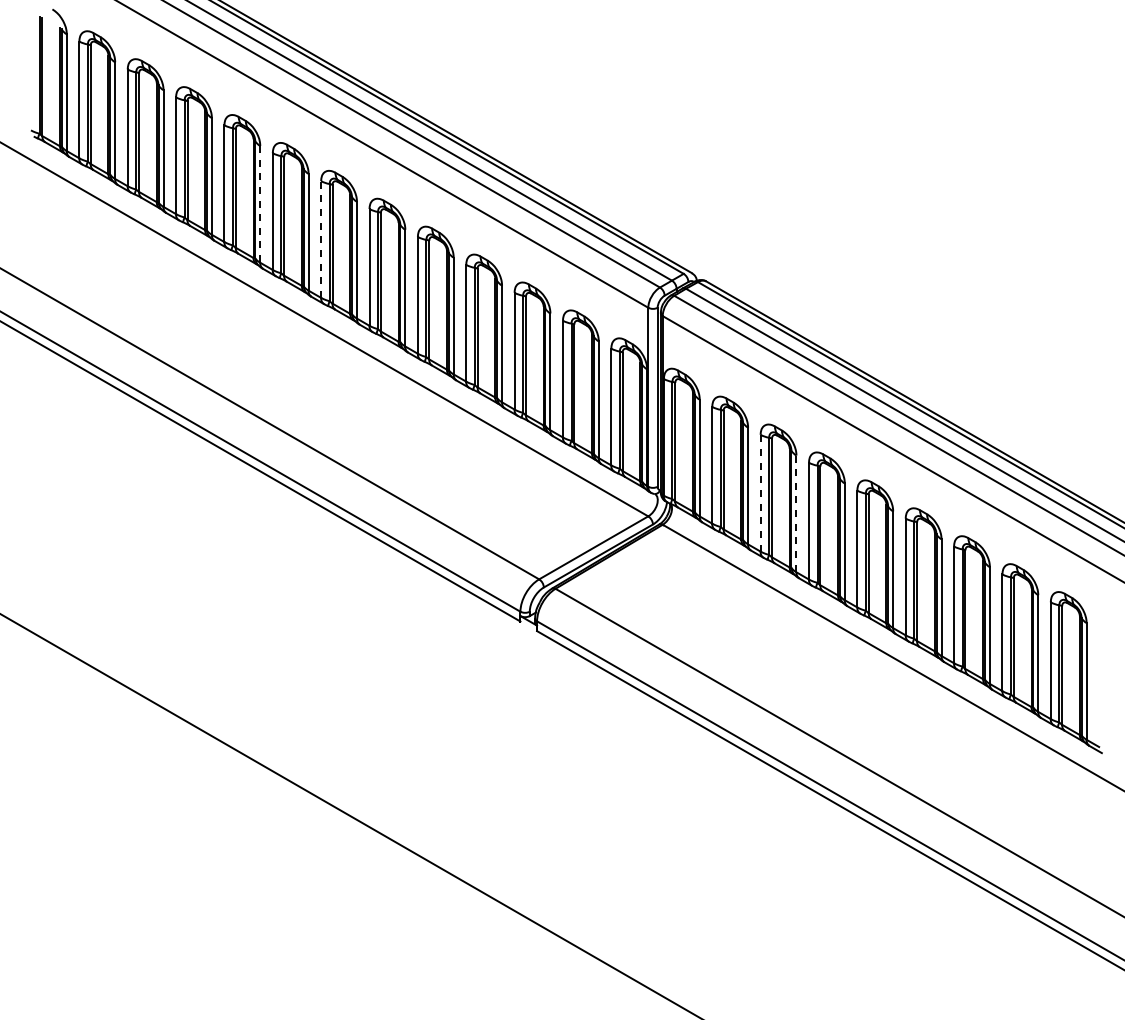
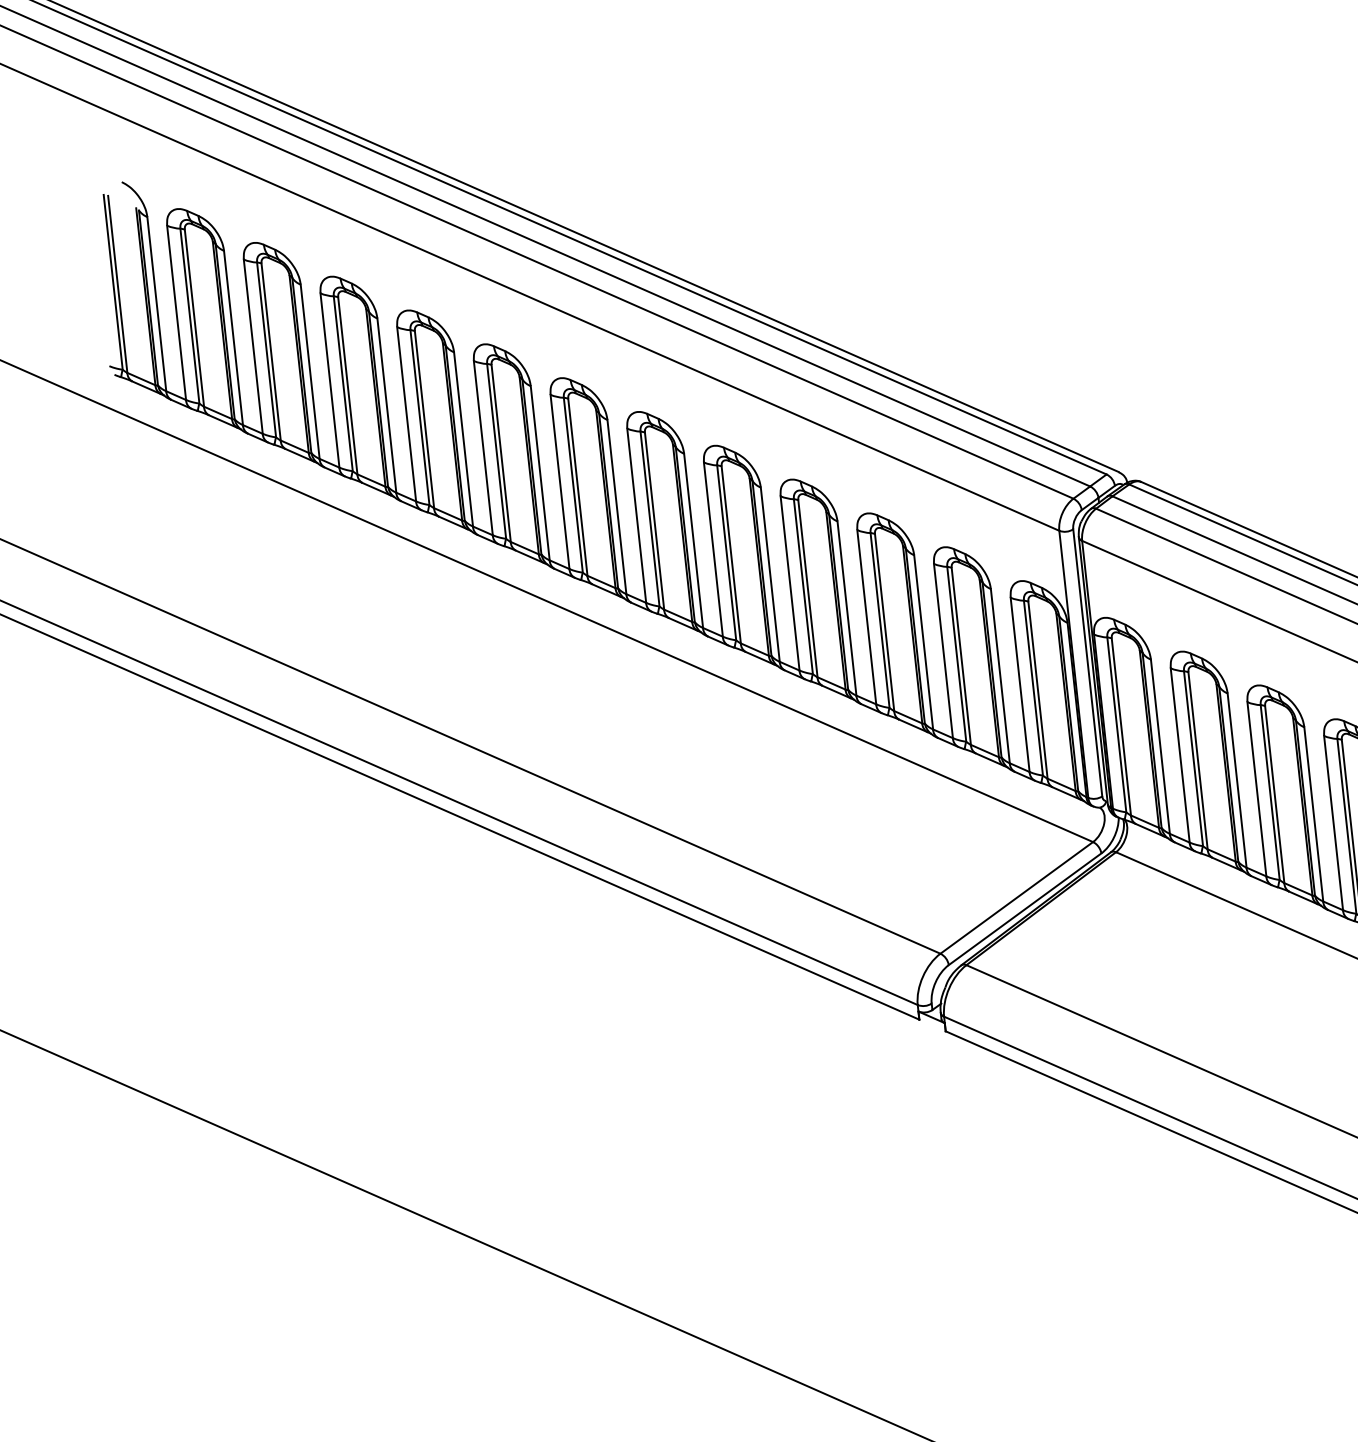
line: (260, 204) -> (463, 439), dashed -> solid
line: (321, 239) -> (560, 481), dashed -> solid
line: (760, 492) -> (1256, 788), dashed -> solid
line: (796, 514) -> (1313, 815), dashed -> solid

